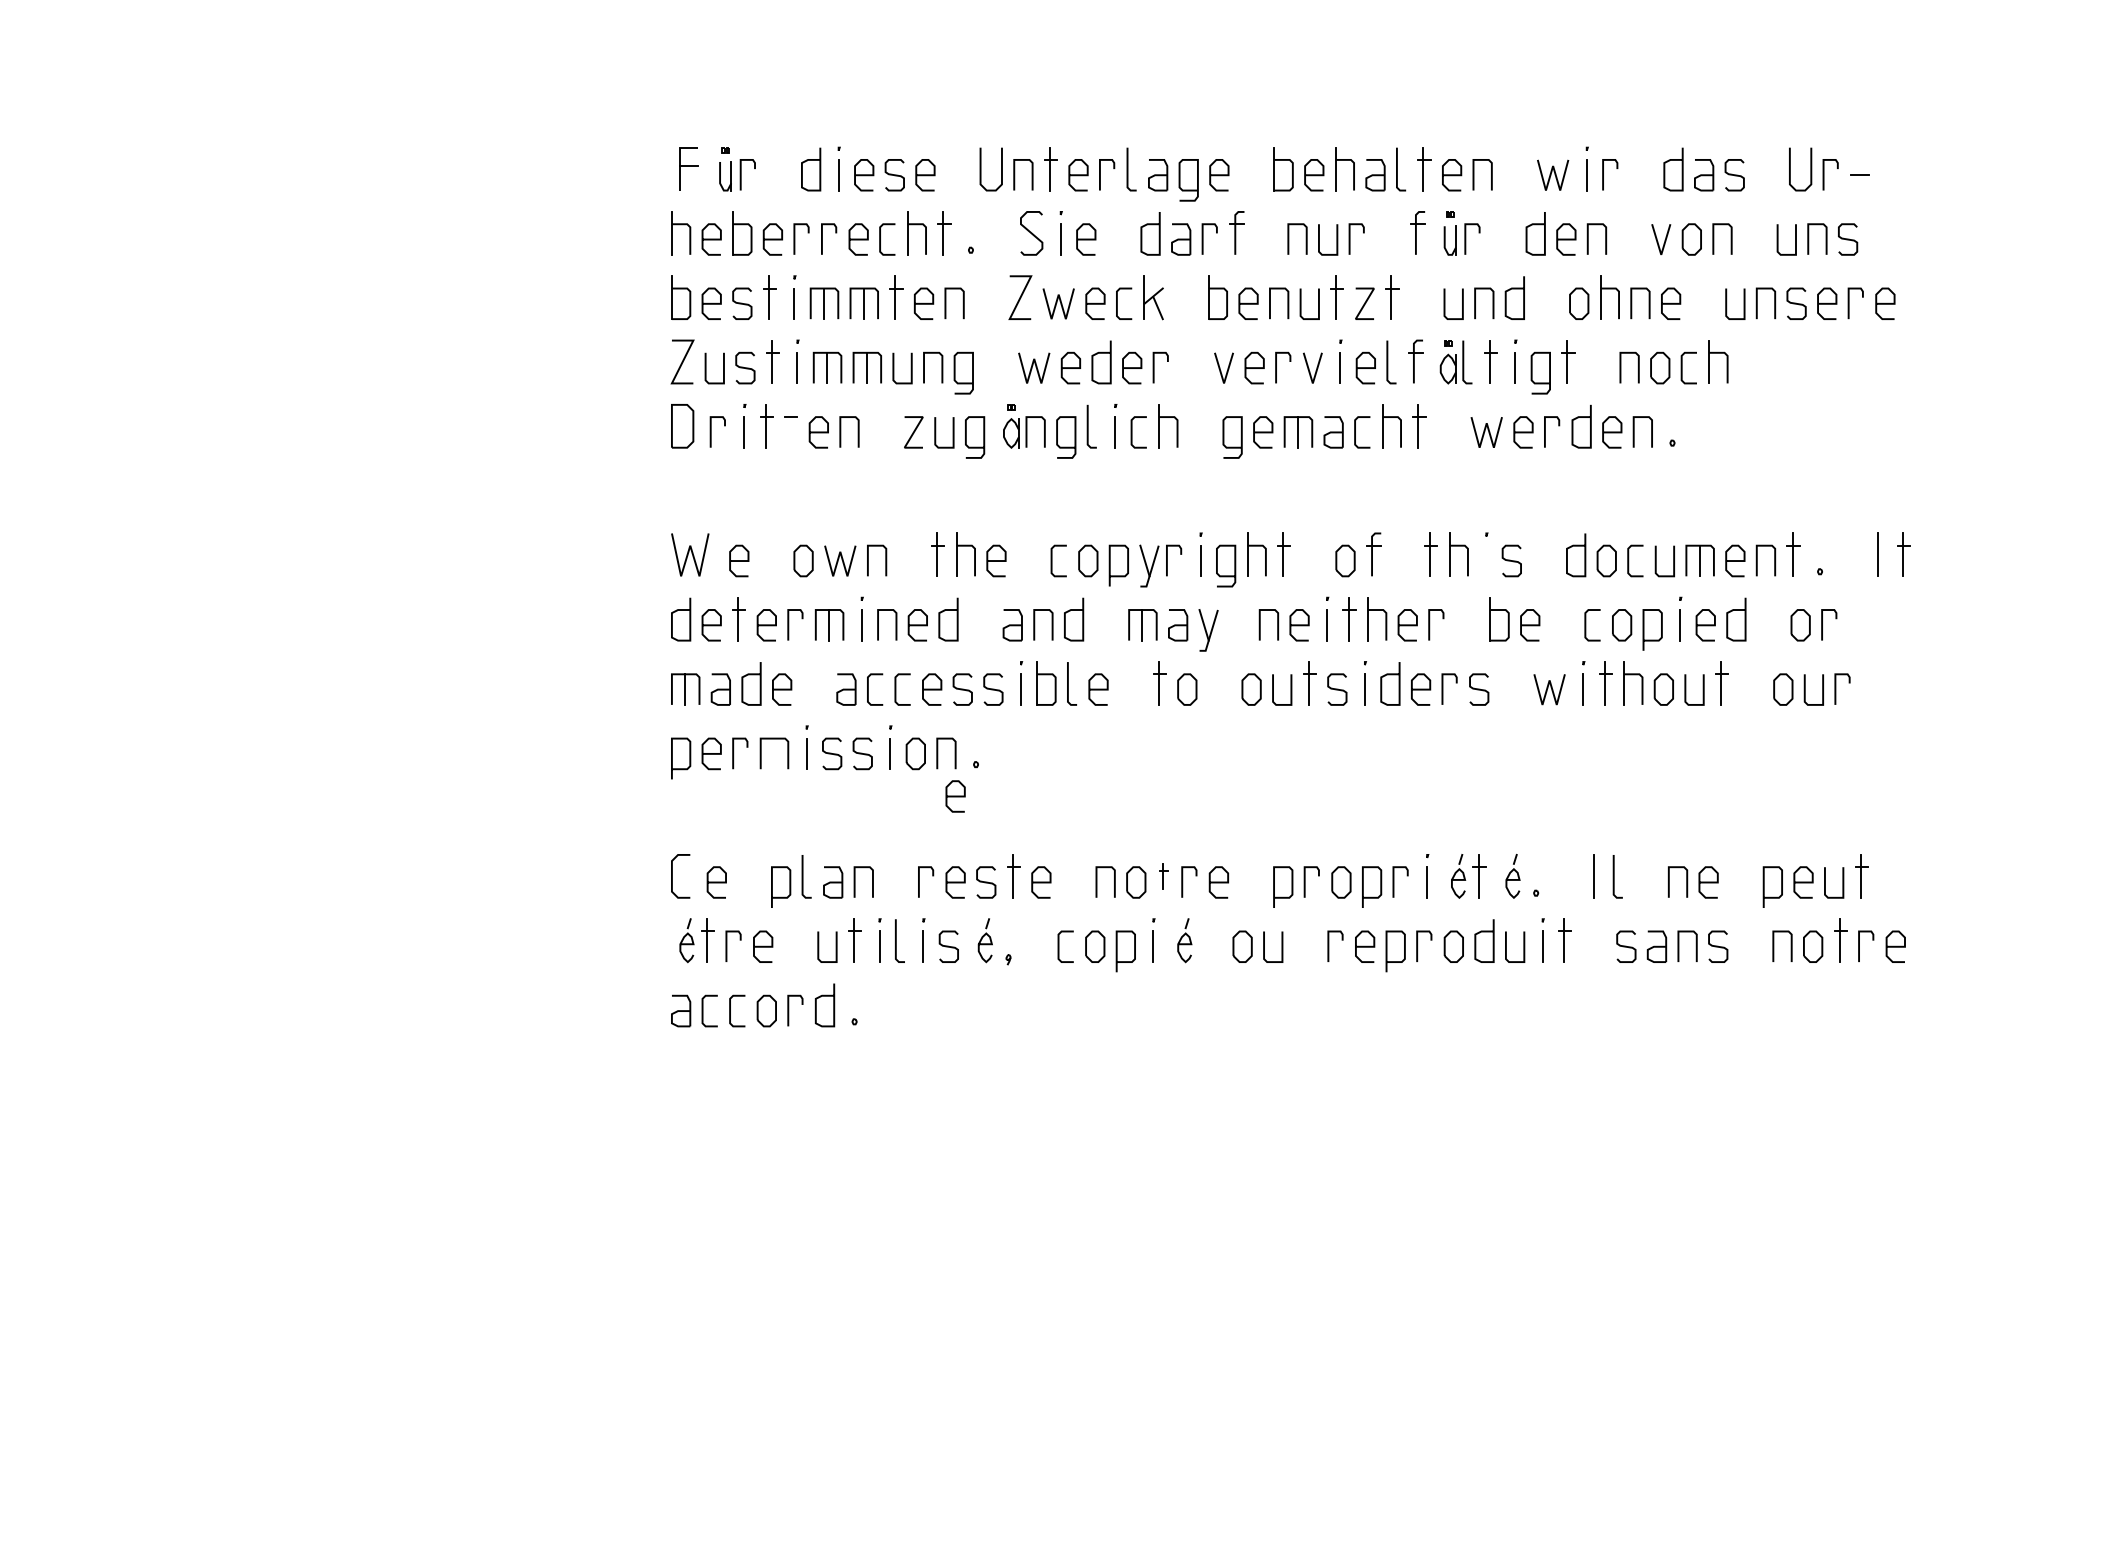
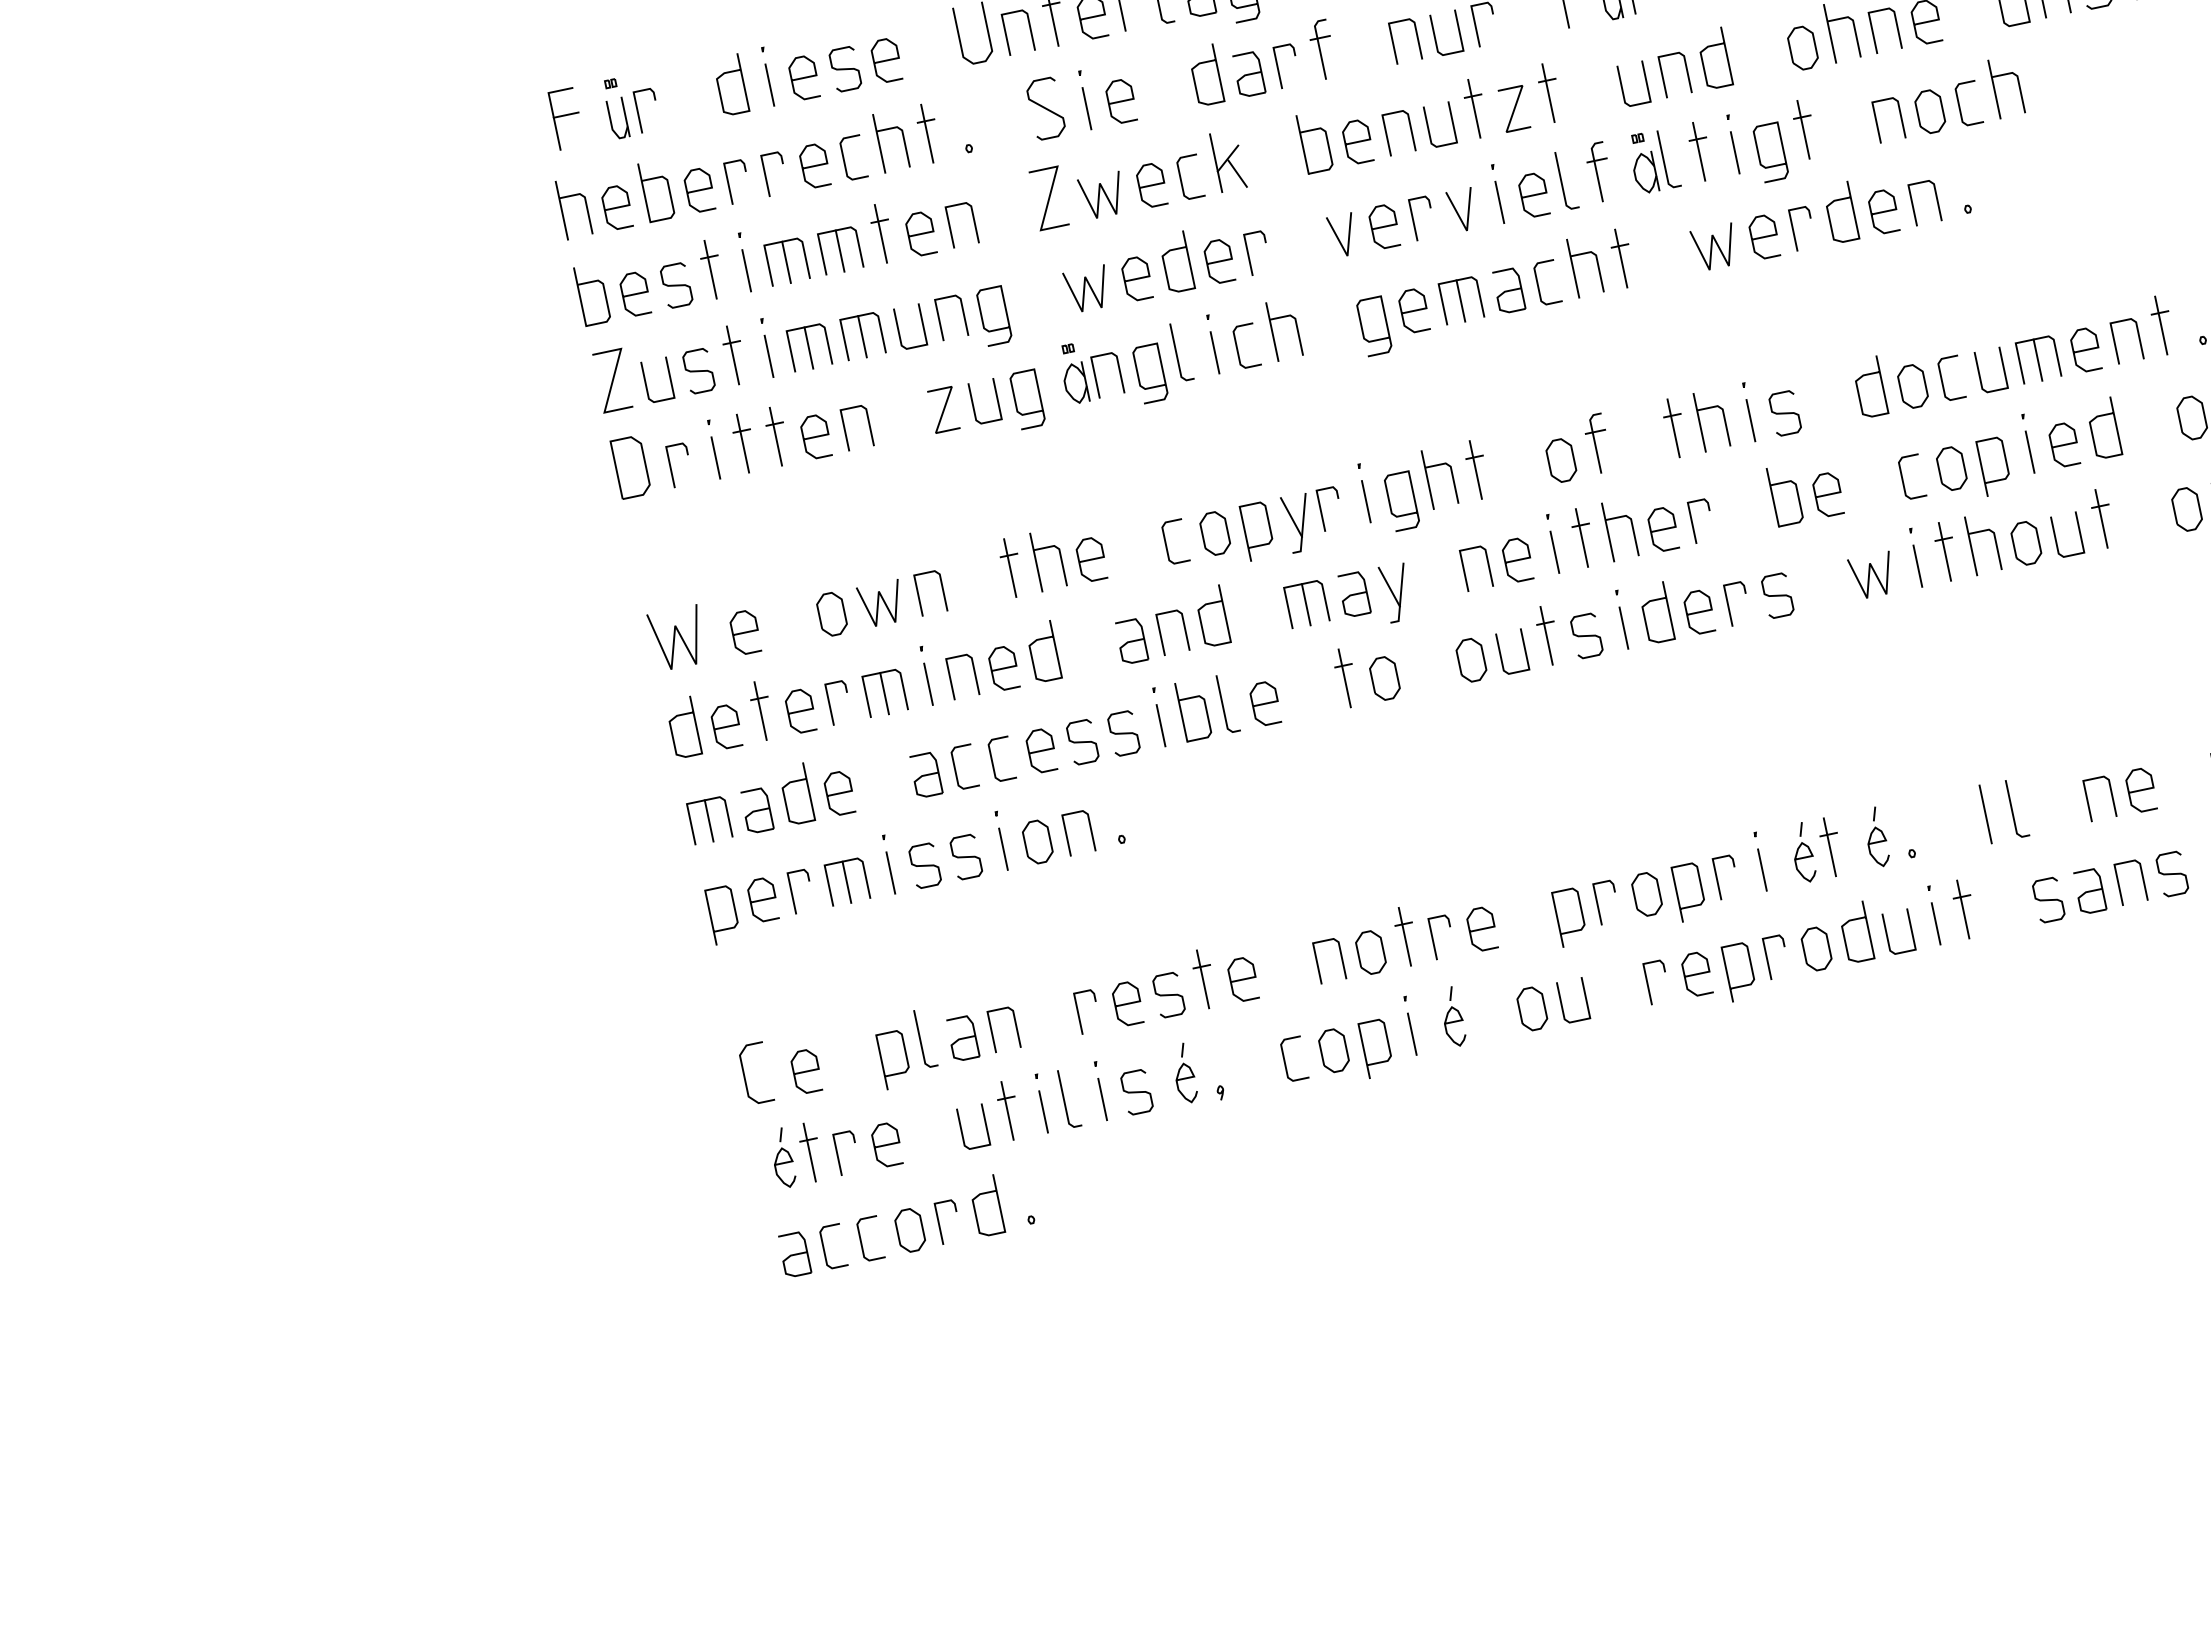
line: (790, 425) -> (775, 435), added
line: (1486, 560) -> (1750, 419), added
line: (773, 753) -> (846, 881), added
curve: (955, 796) -> (1103, 888), removed
part: (1163, 876) -> (1405, 936), size x1.67

